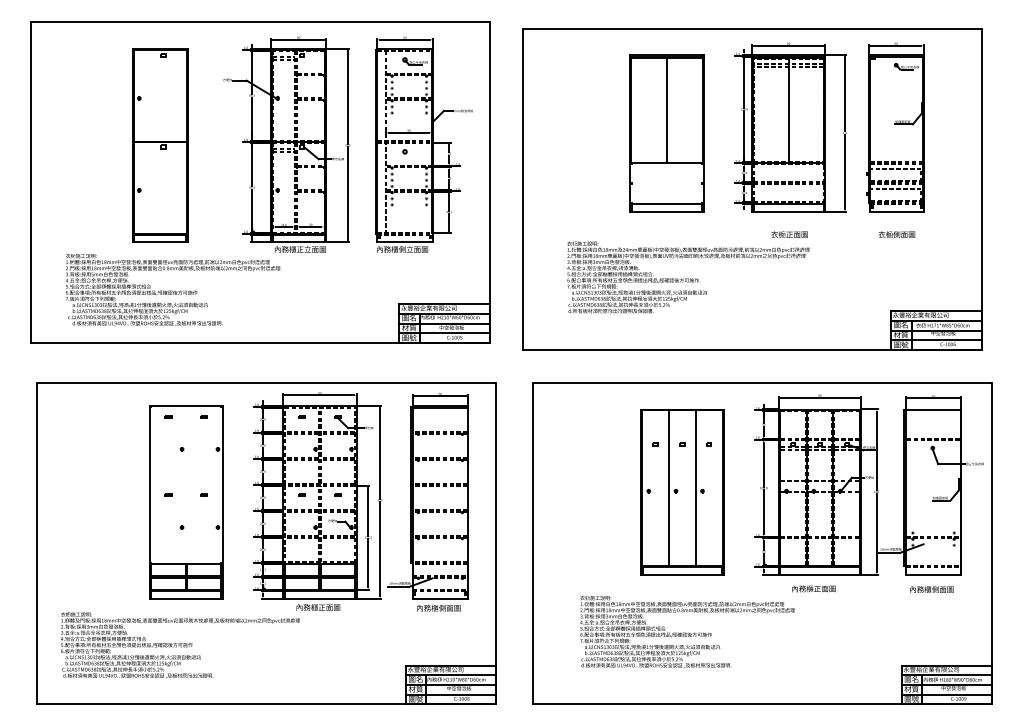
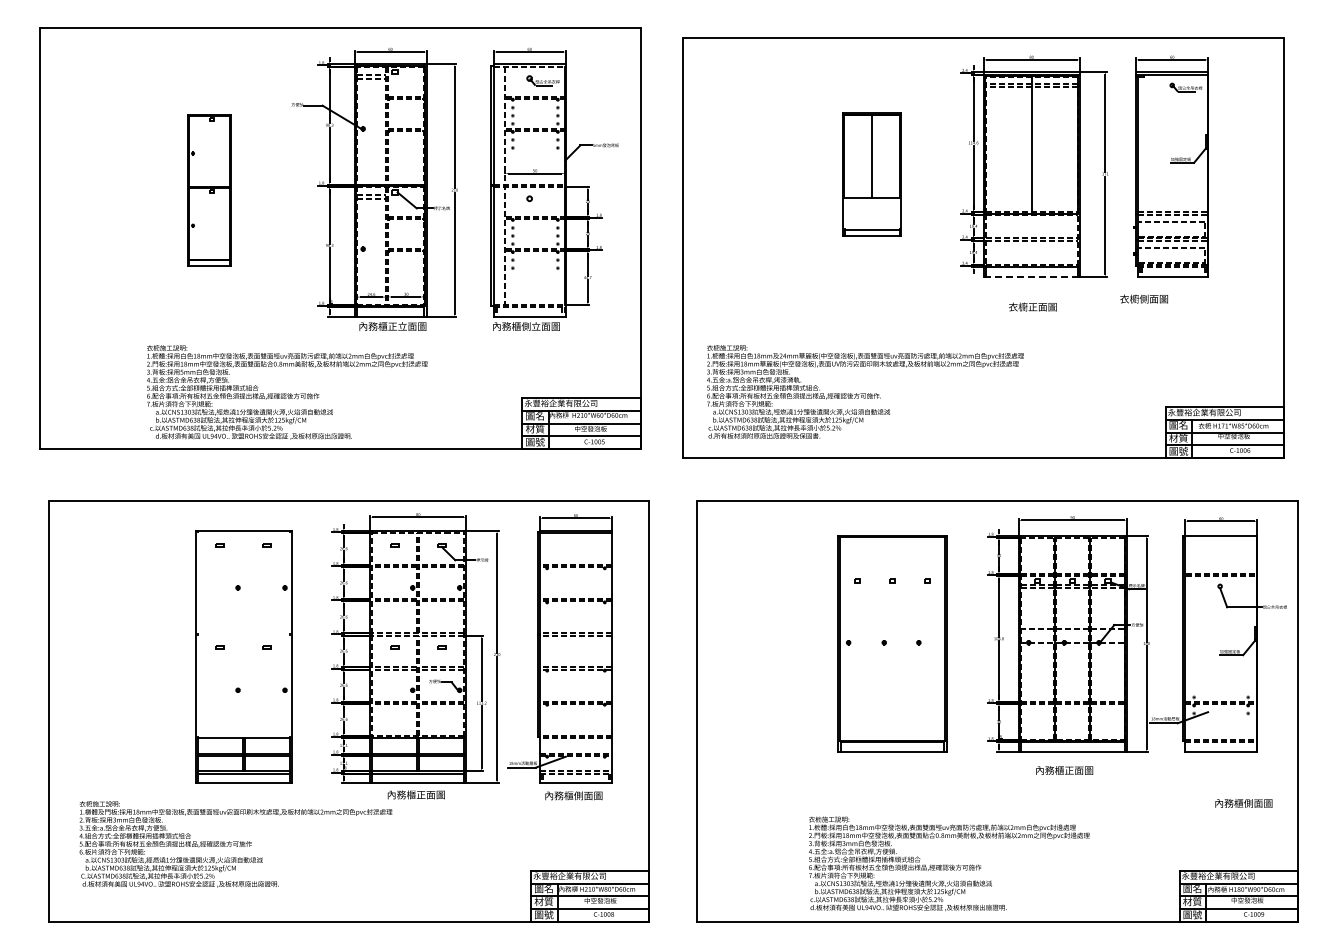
part: (666, 133) -> (871, 174), size x0.6
part: (160, 145) -> (209, 190), size x0.6
line: (789, 212) -> (1032, 277), solid -> dashed
text: (896, 234) -> (1143, 298), moved
text: (688, 277) -> (865, 391), moved
text: (173, 289) -> (287, 392), moved
line: (669, 487) -> (875, 638), removed
line: (695, 487) -> (909, 638), removed
text: (931, 589) -> (1243, 803), moved
text: (687, 631) -> (949, 863), moved

